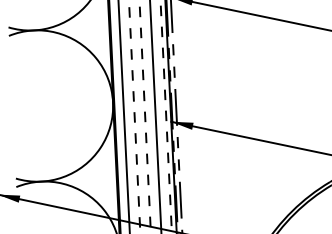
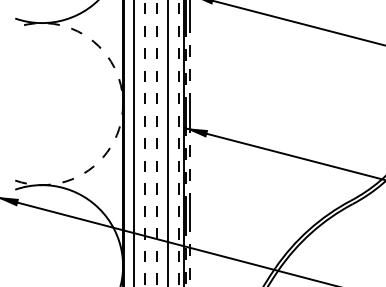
arc: (113, 102) -> (123, 104), solid -> dashed

